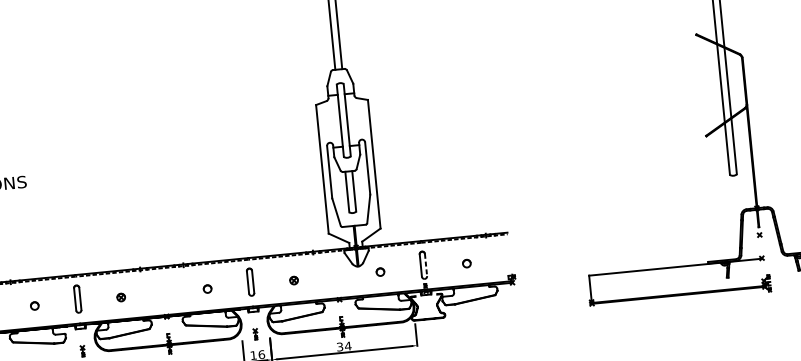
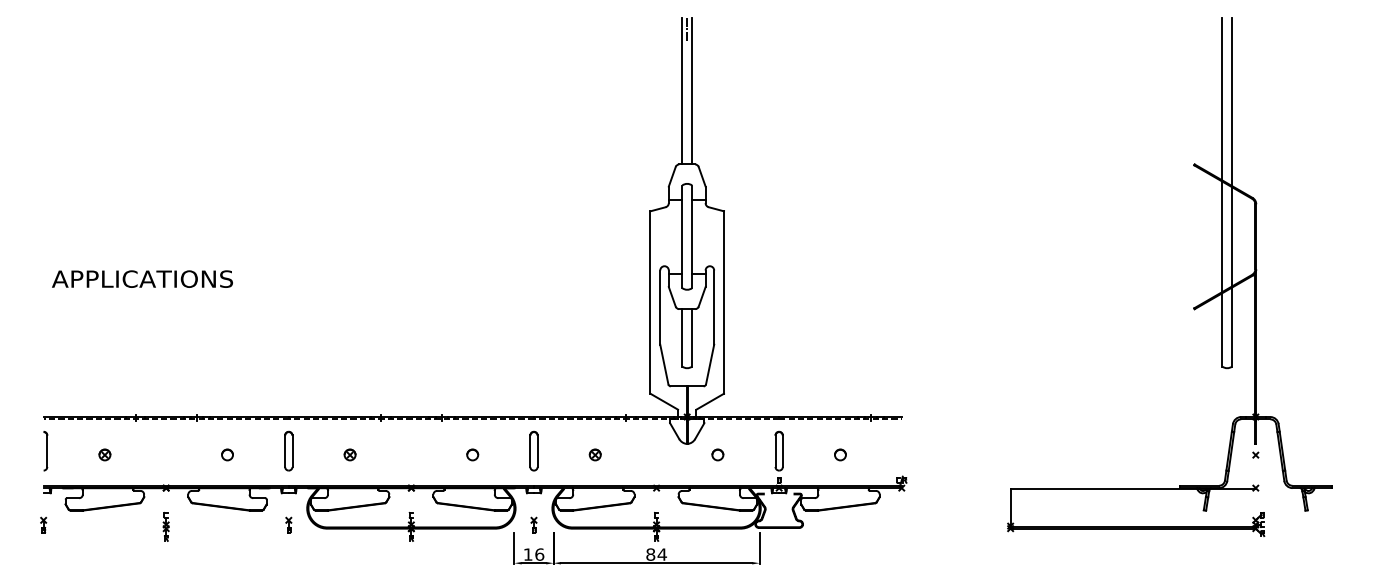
line: (425, 265) -> (782, 451), dashed -> solid
text: (339, 346) -> (650, 554), 34 -> 84

